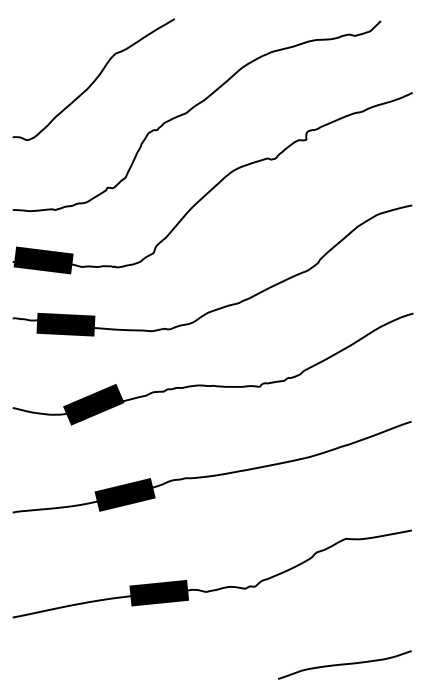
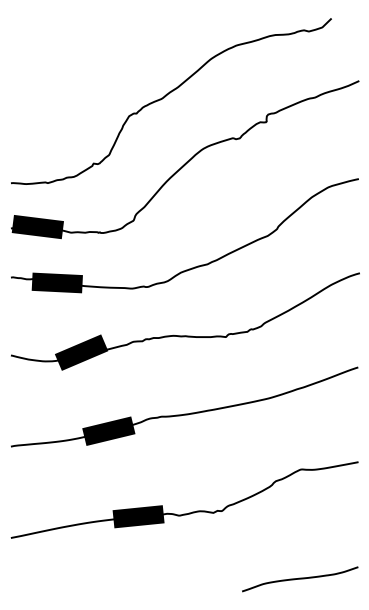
curve: (94, 79) -> (82, 69), removed

